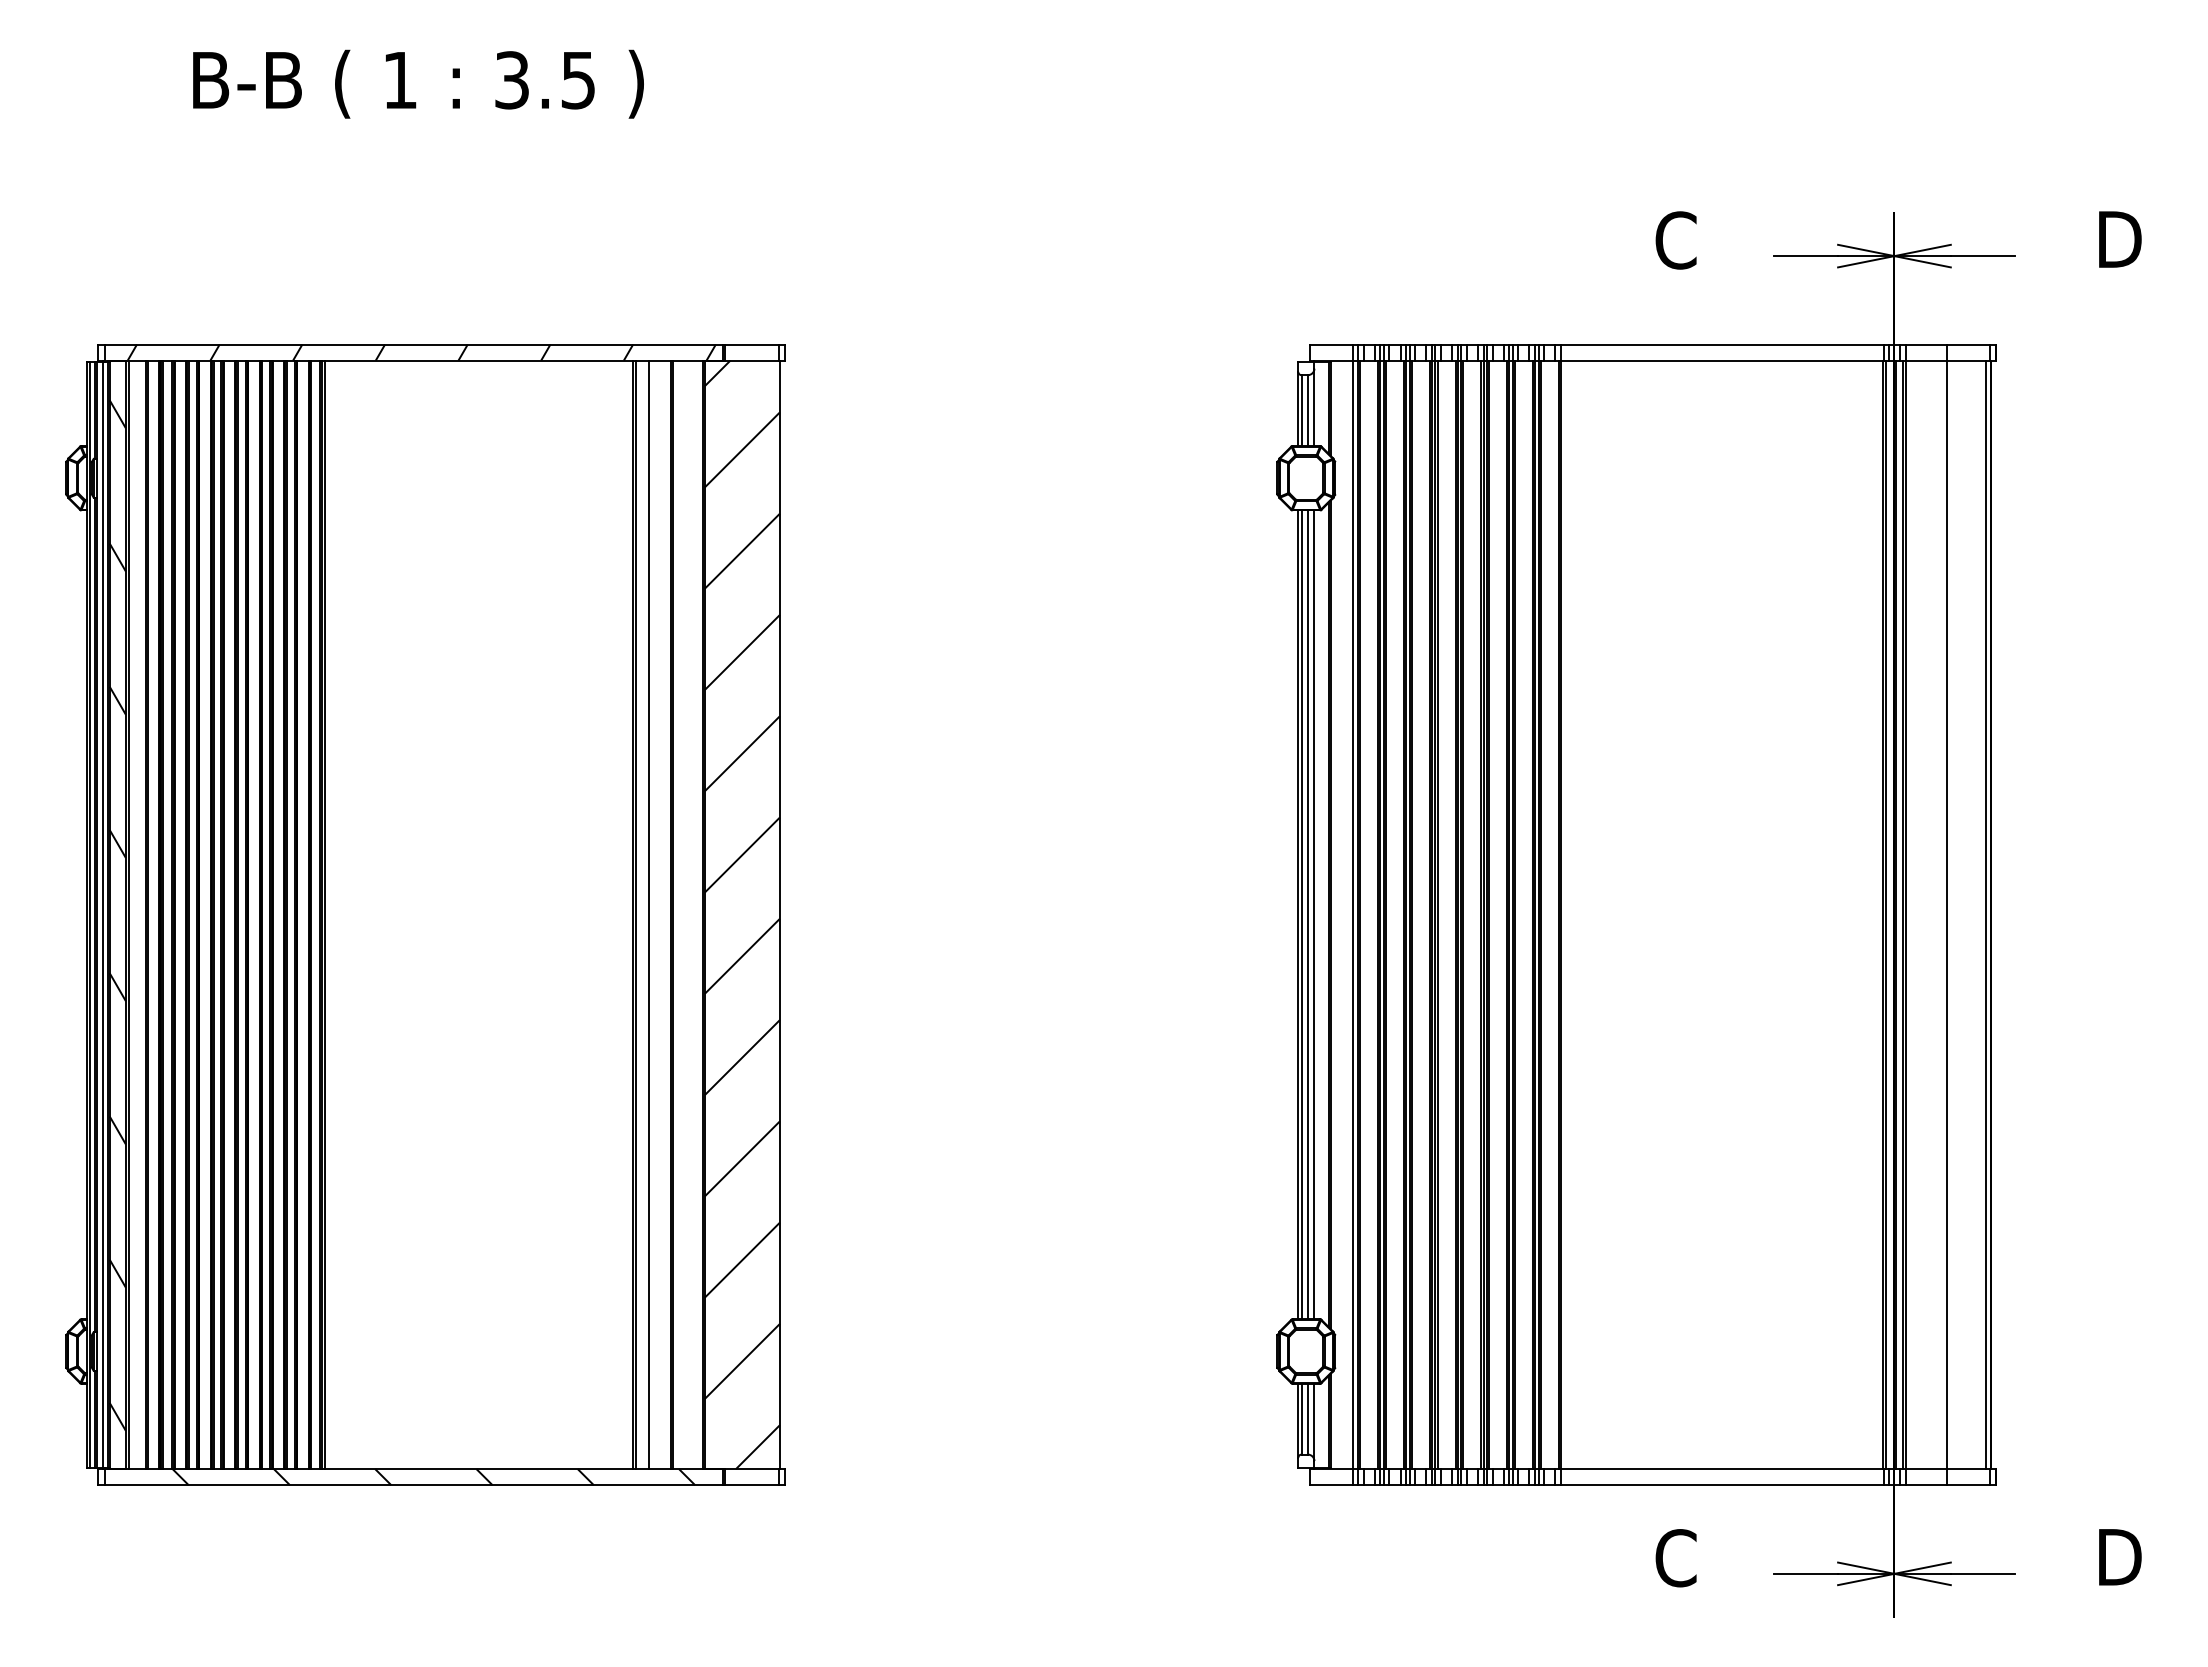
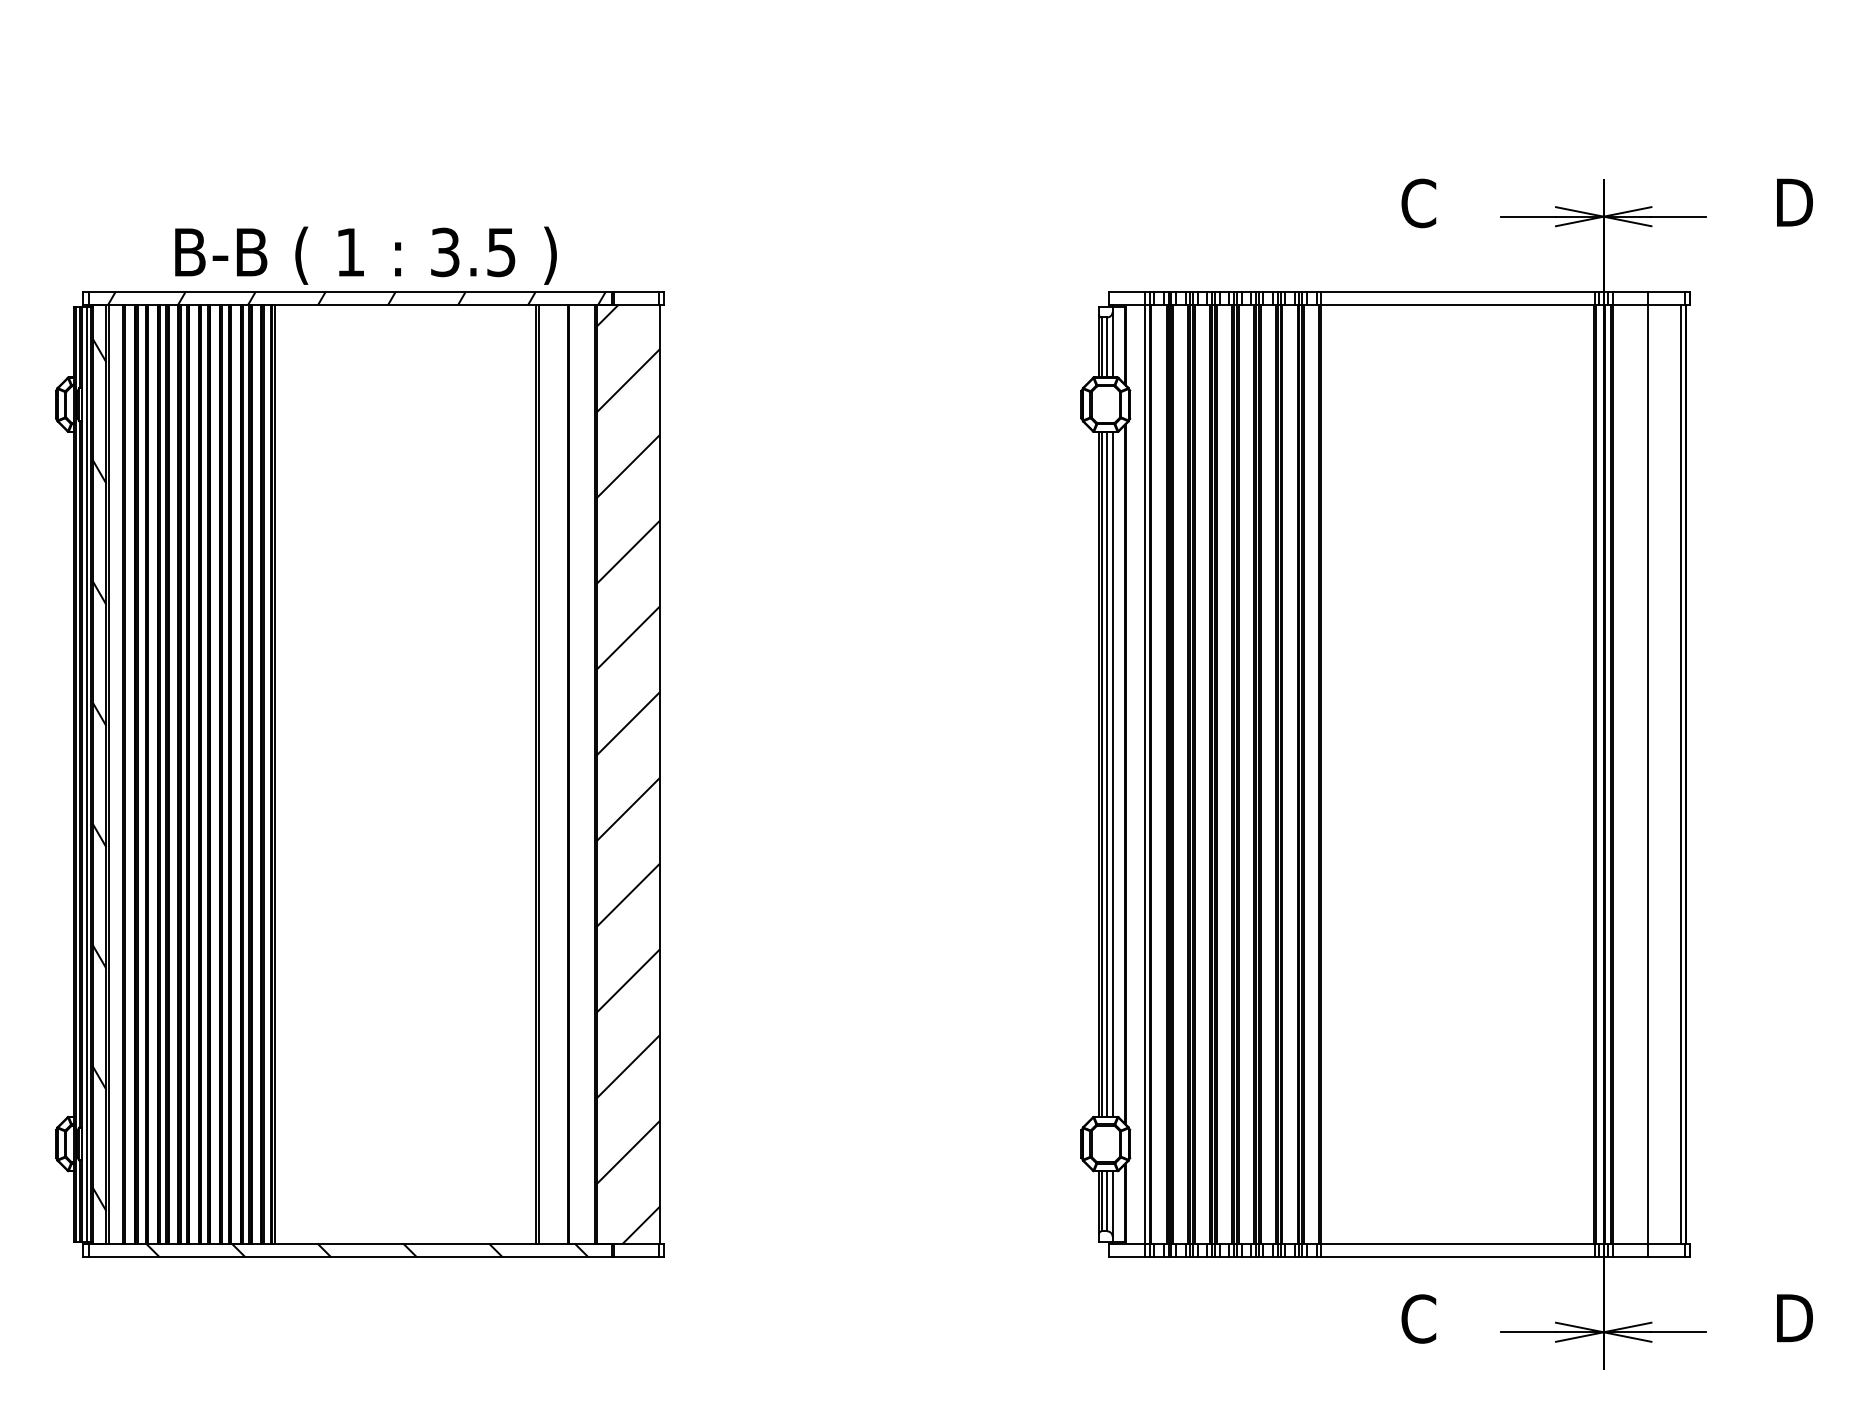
text: (418, 83) -> (366, 255), moved
line: (649, 914) -> (549, 774), removed

